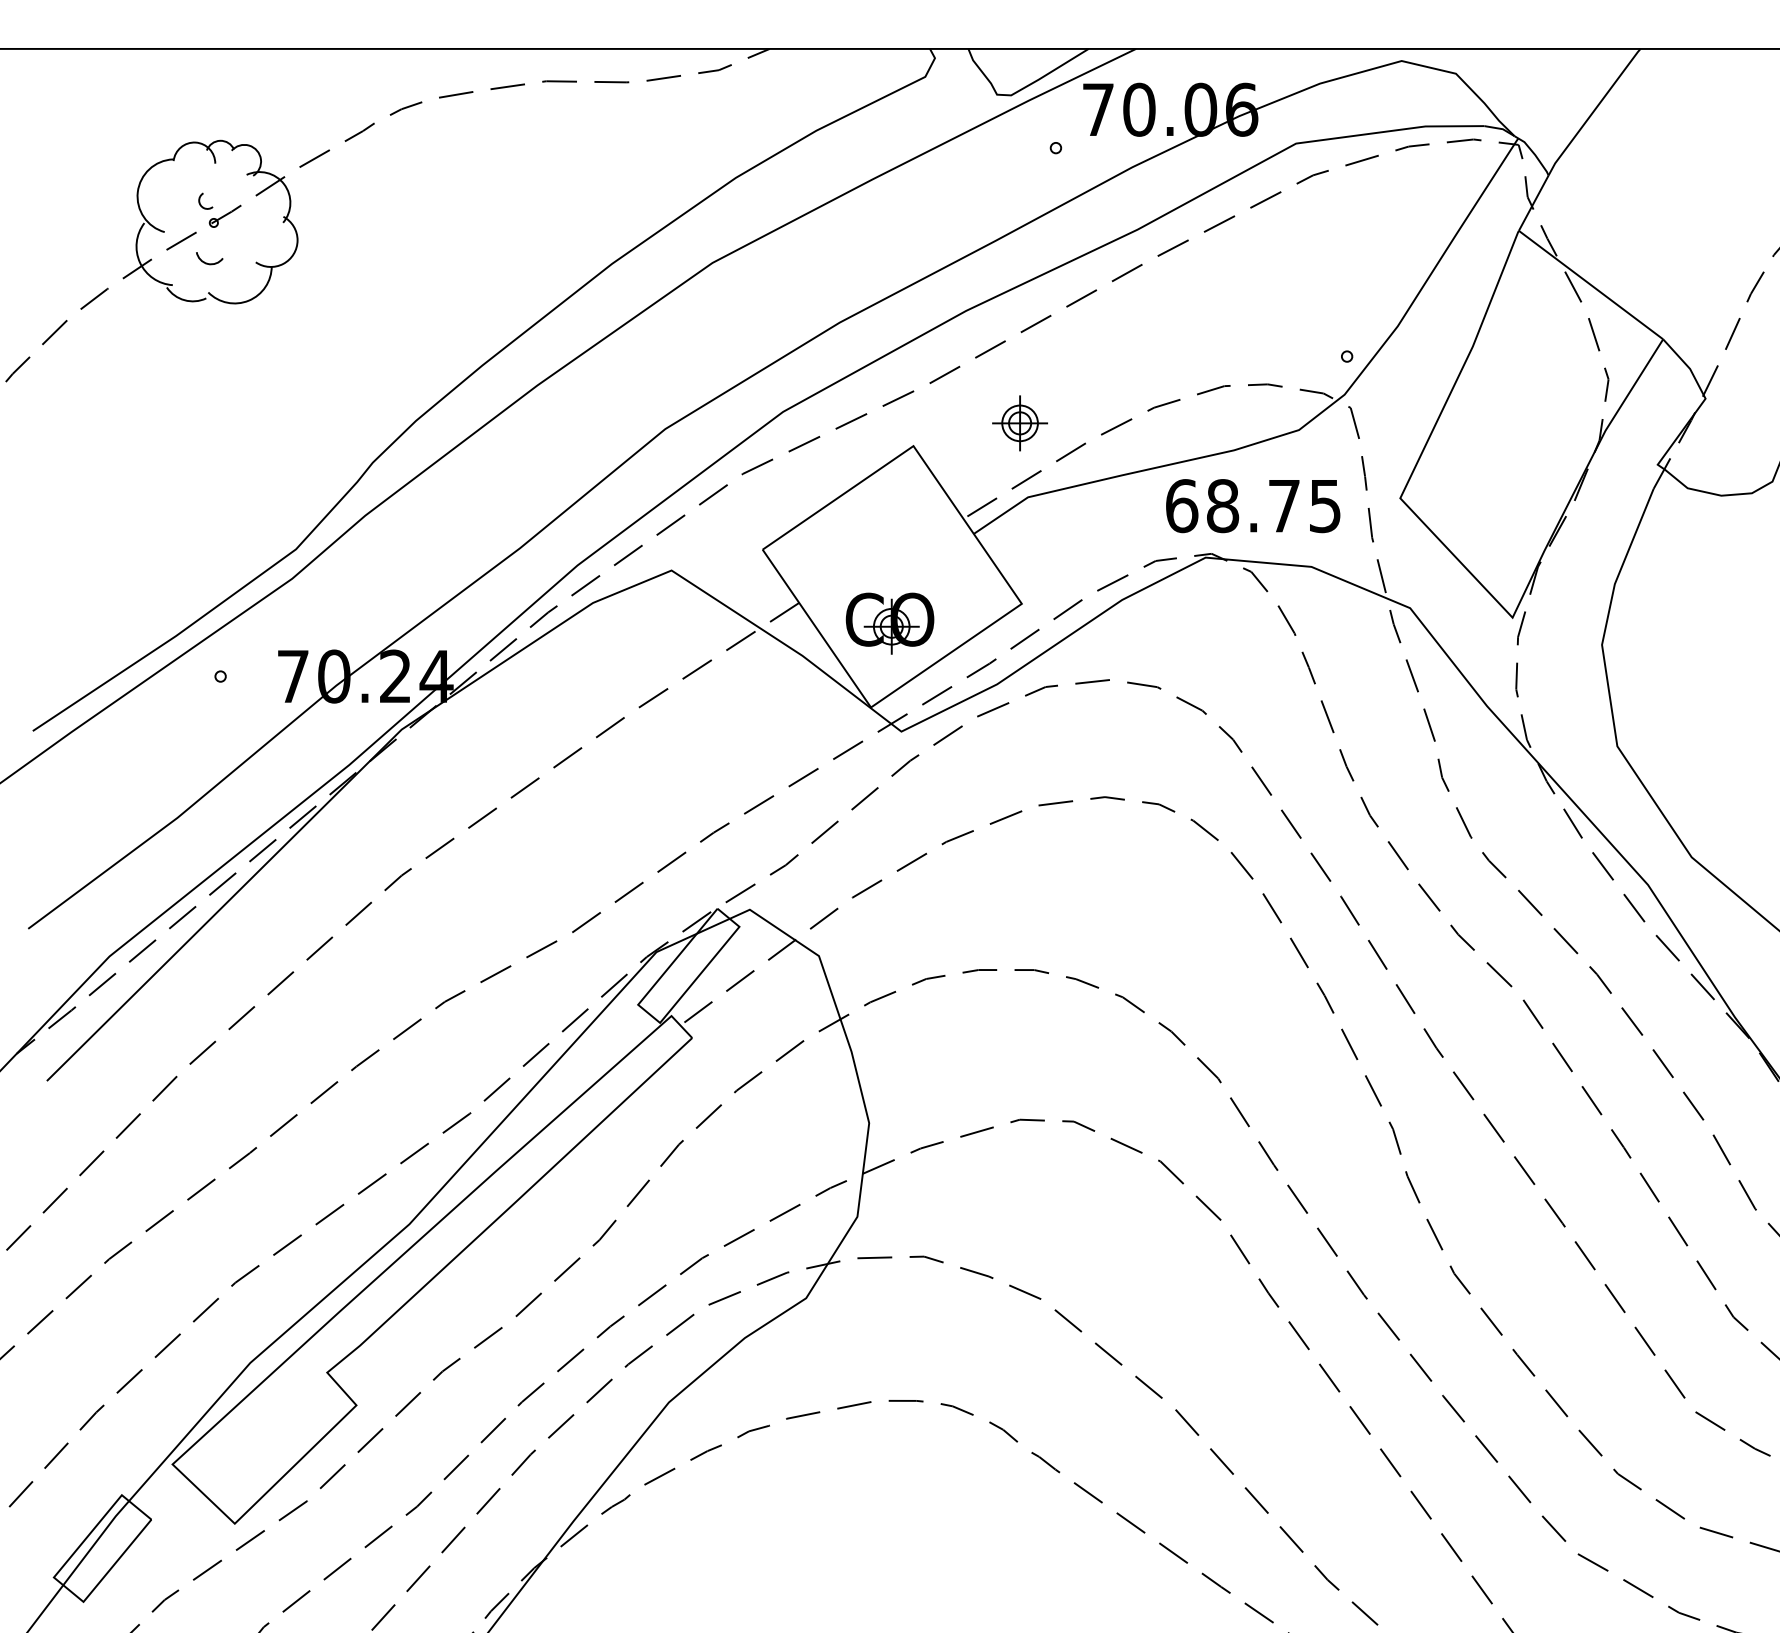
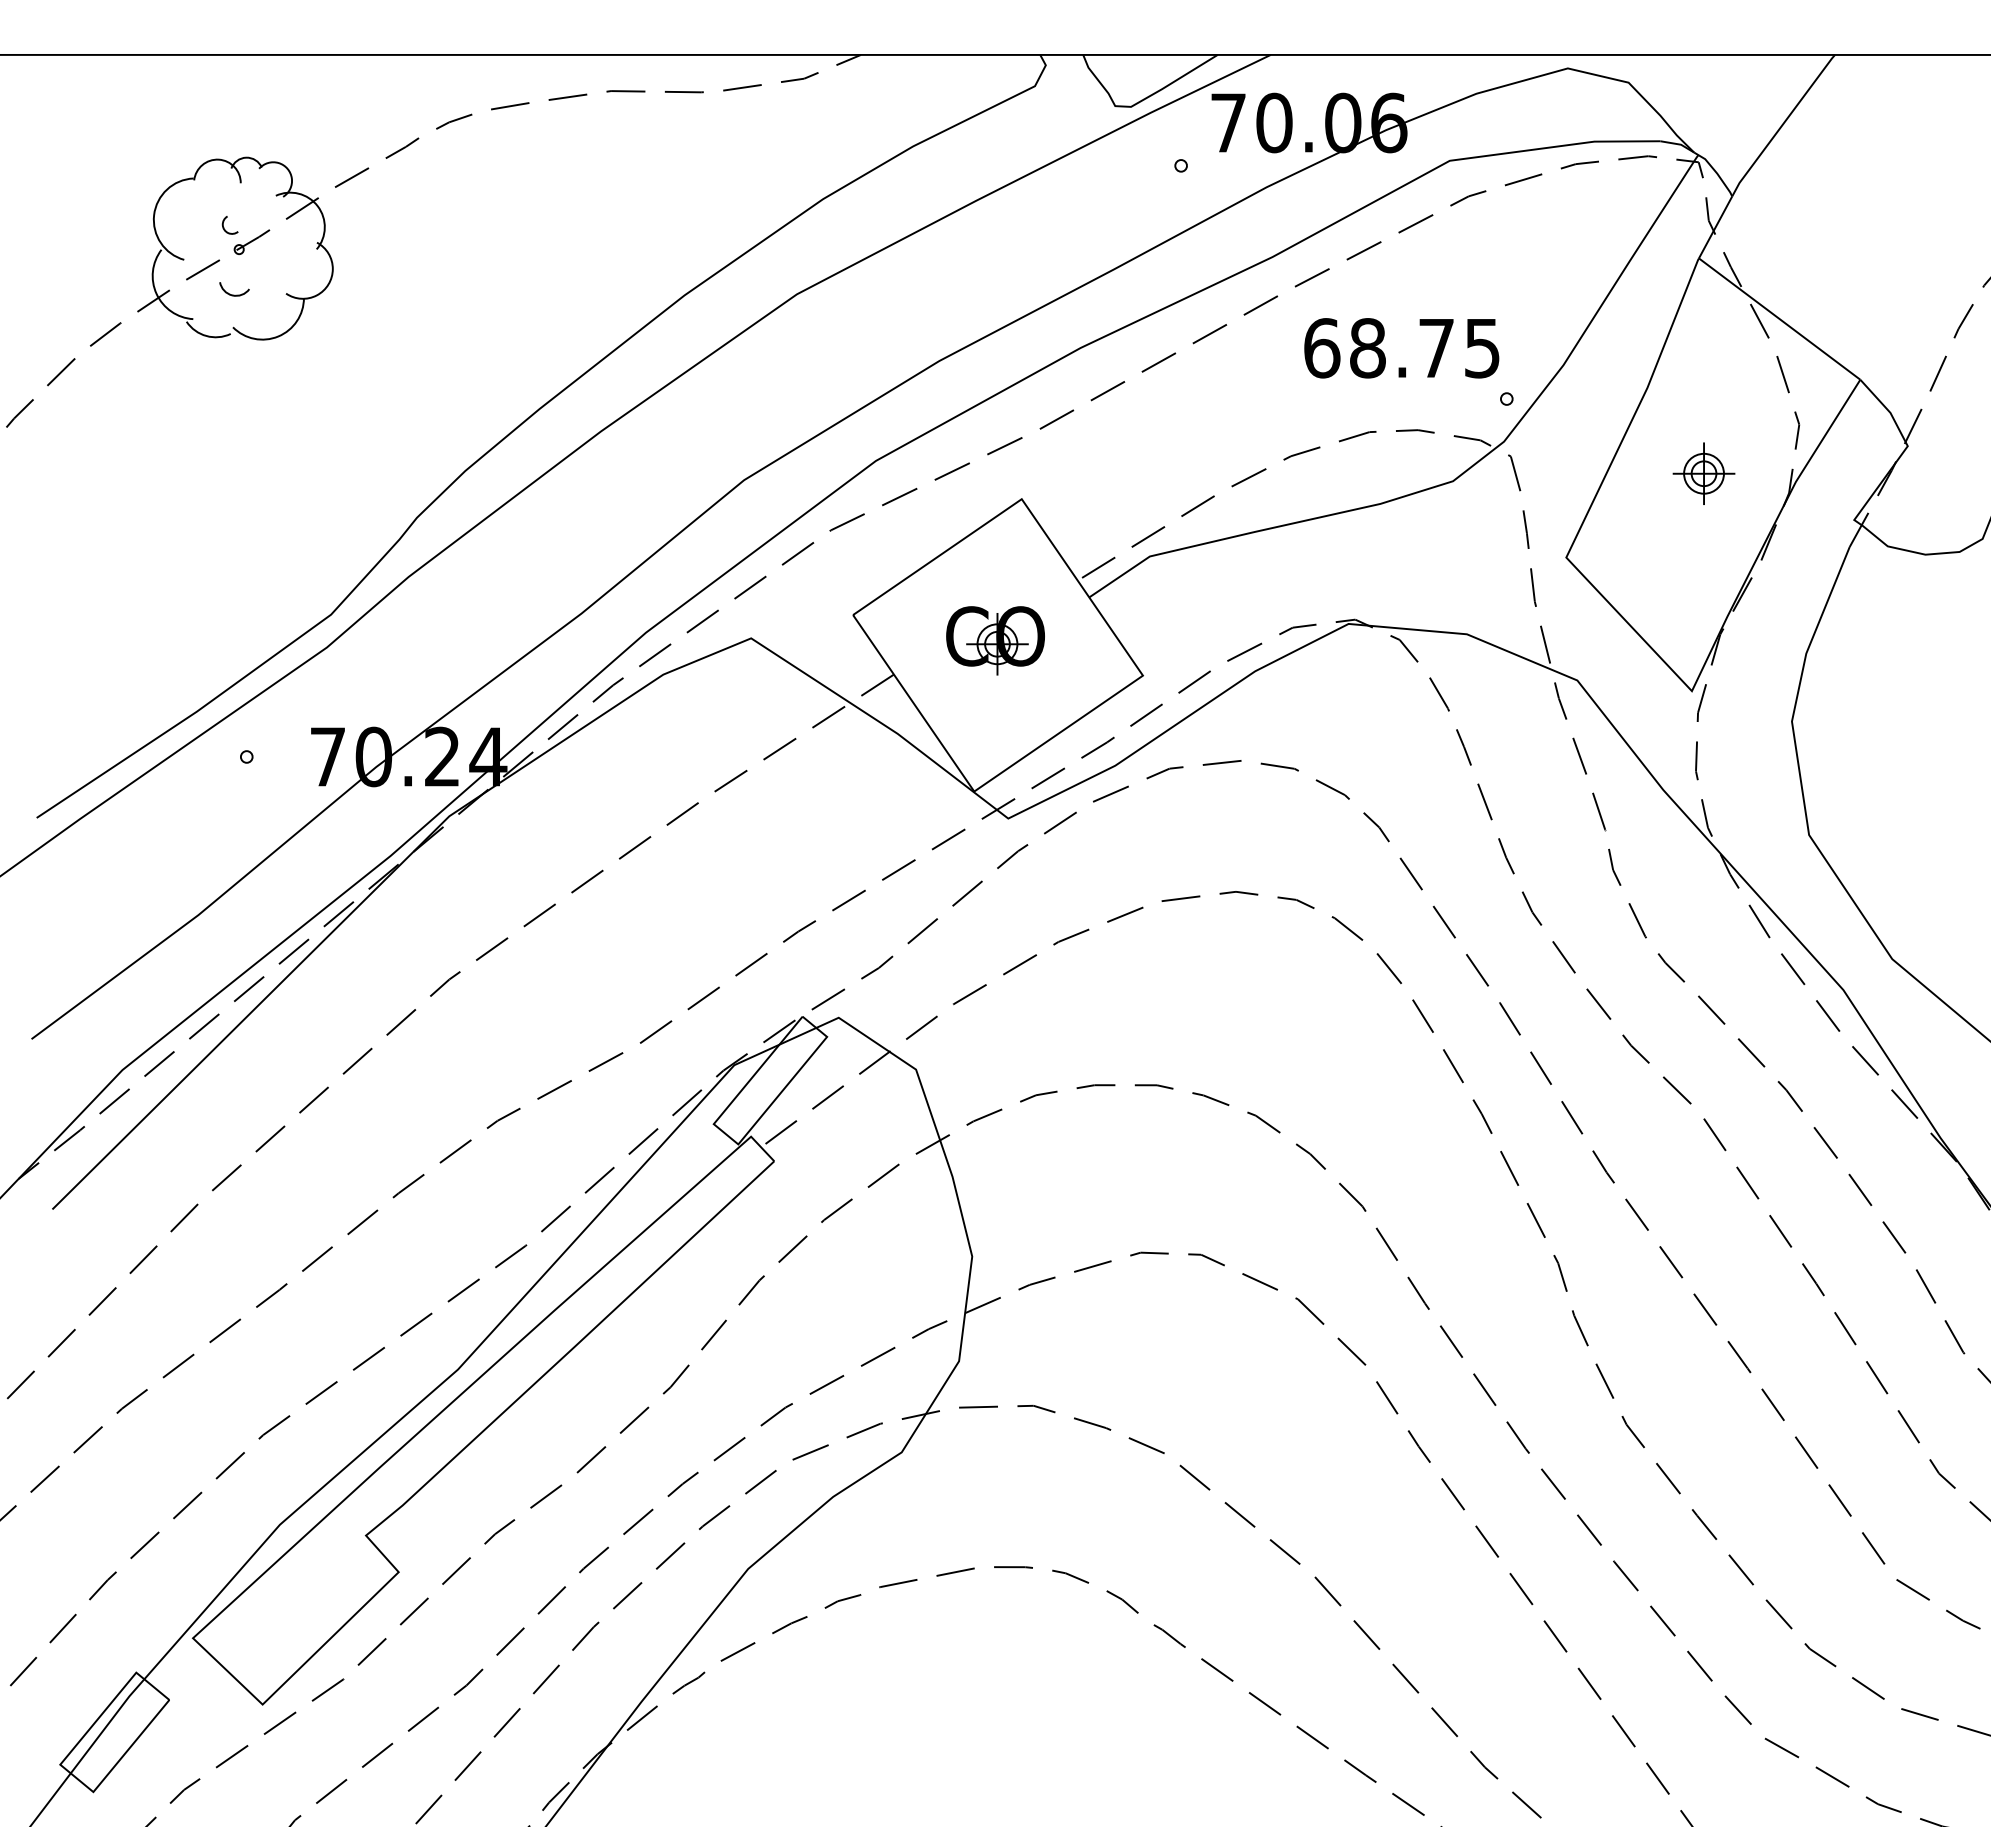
part: (1019, 423) -> (1703, 473), moved
text: (1252, 506) -> (1401, 348), moved
part: (890, 623) -> (995, 640), moved

